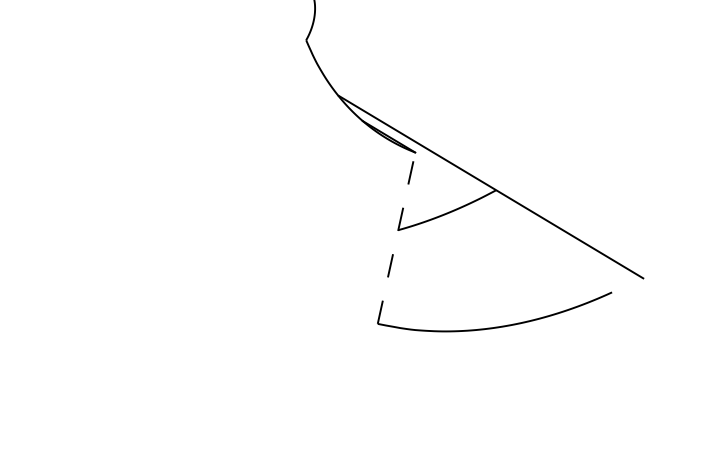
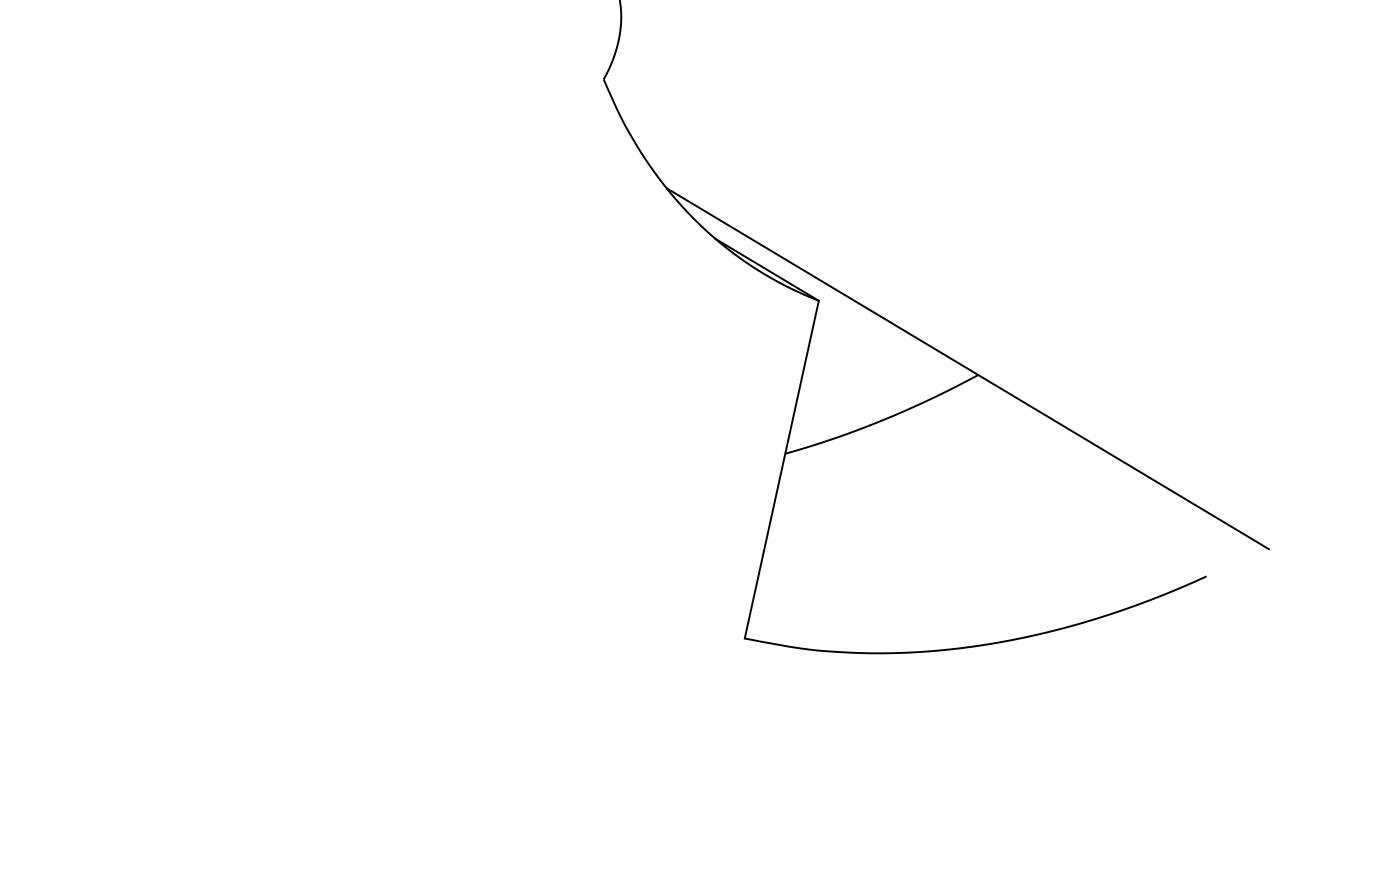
line: (396, 238) -> (781, 470), dashed -> solid

